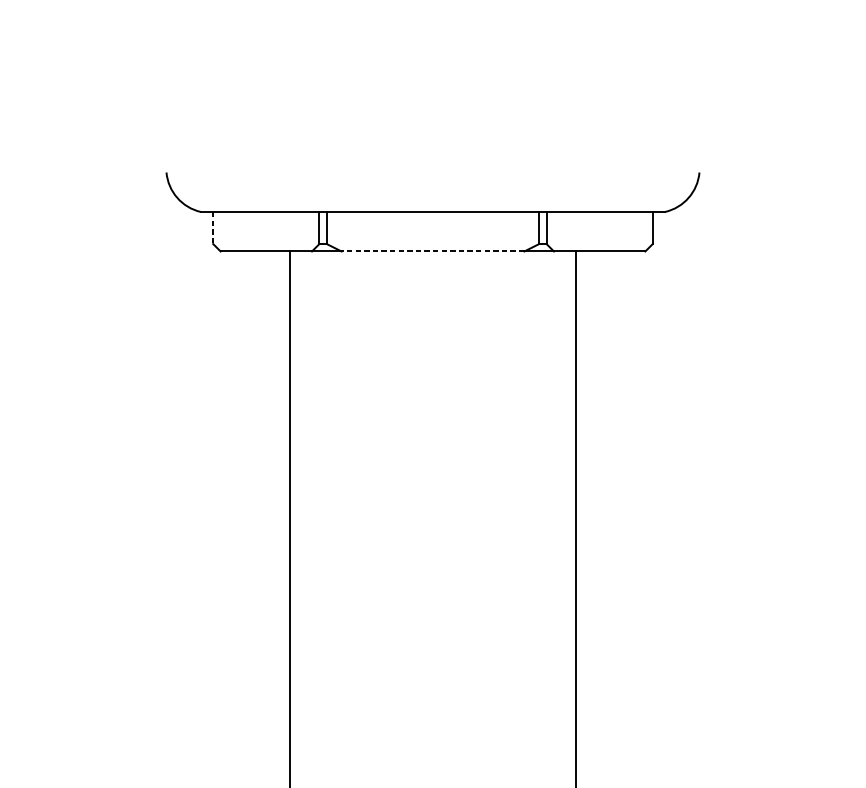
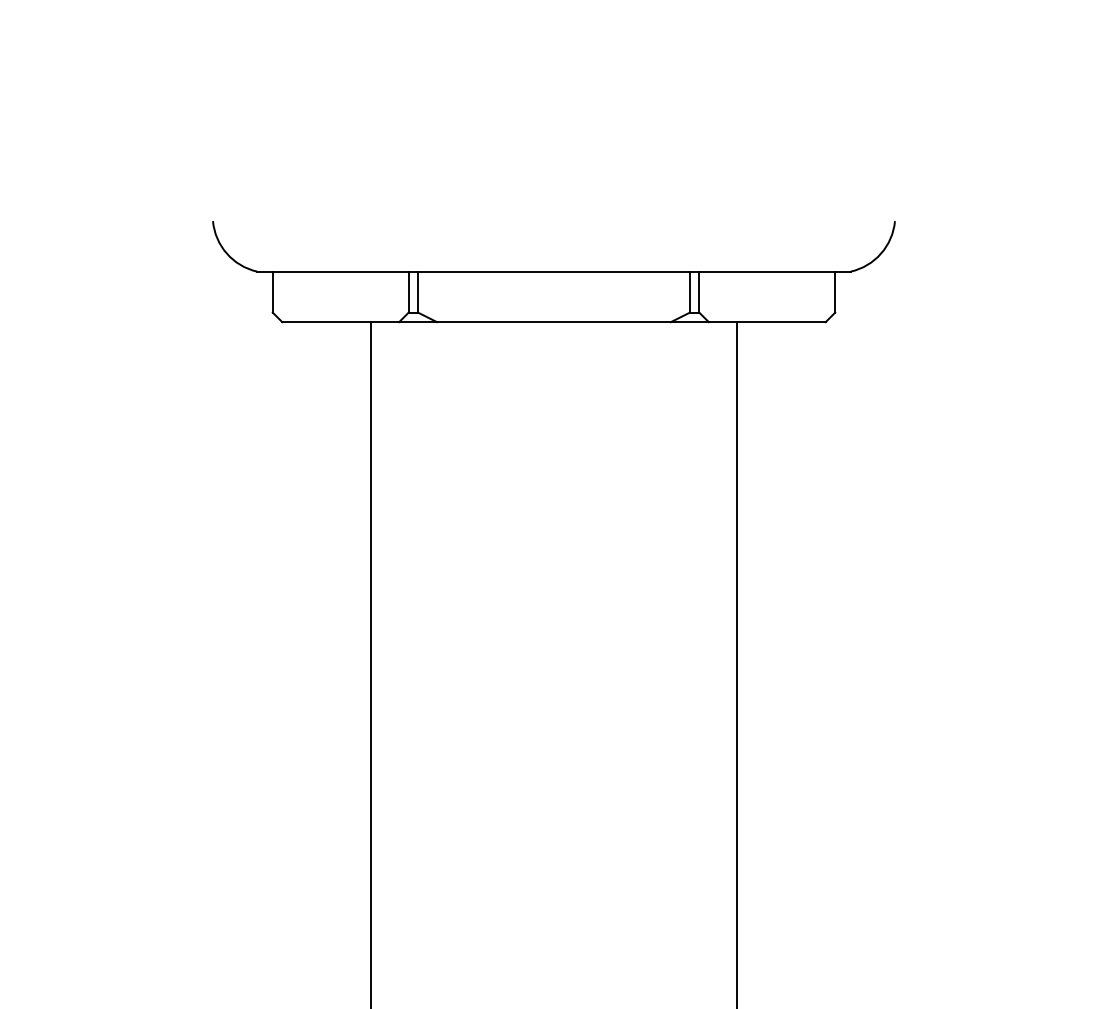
line: (213, 228) -> (272, 292), dashed -> solid
line: (433, 251) -> (554, 322), dashed -> solid

